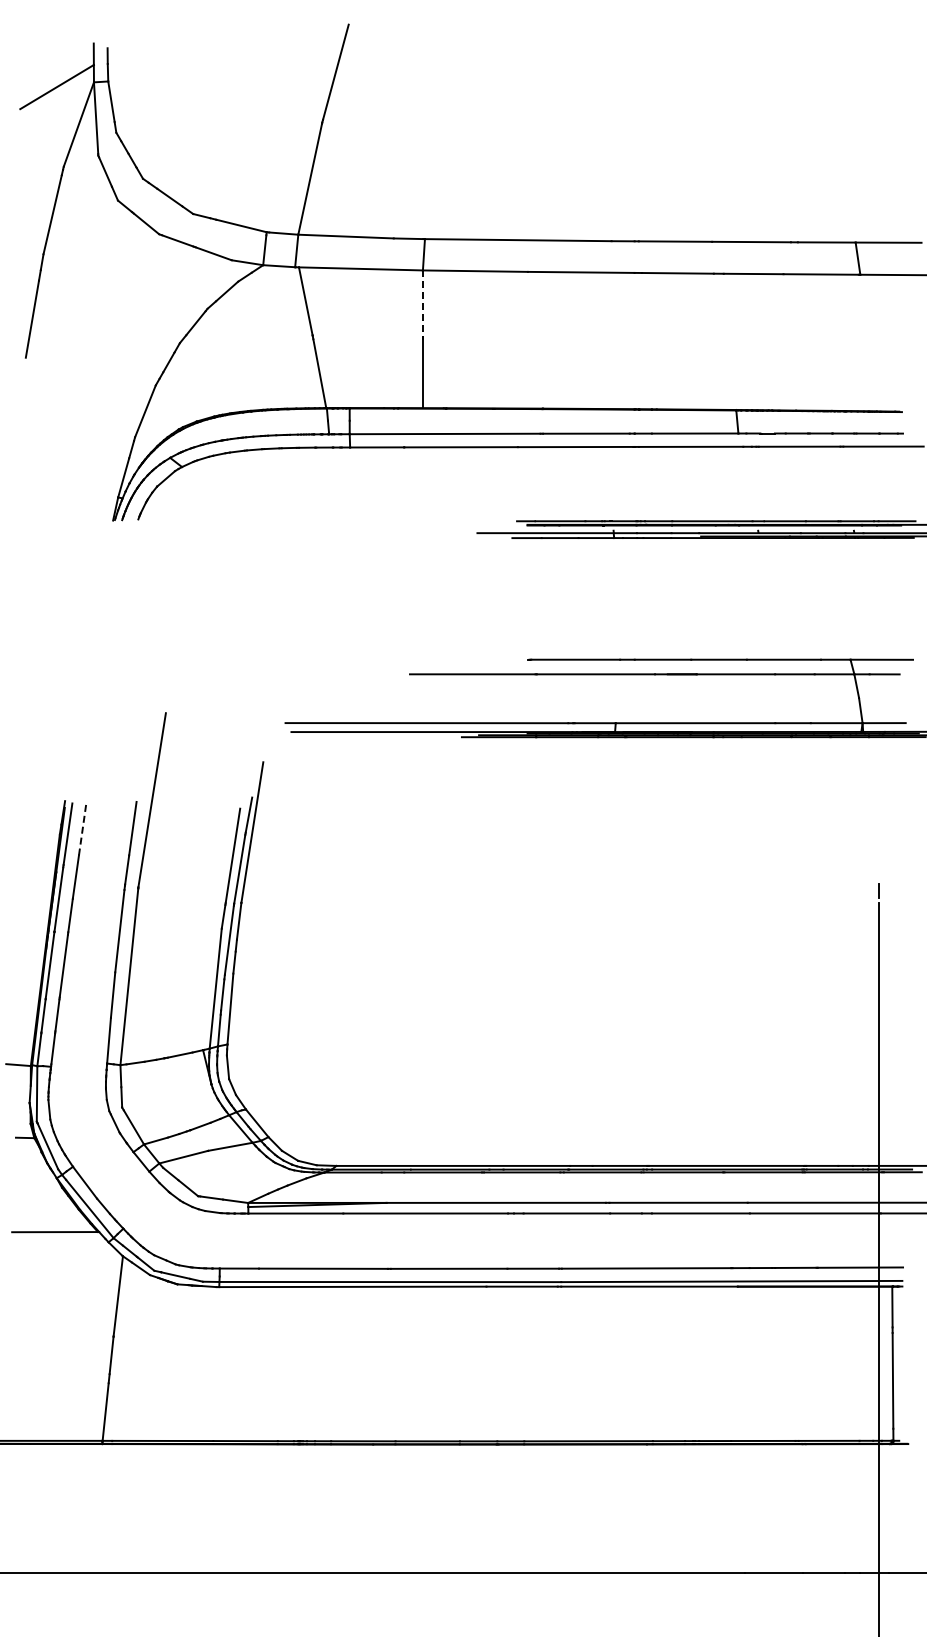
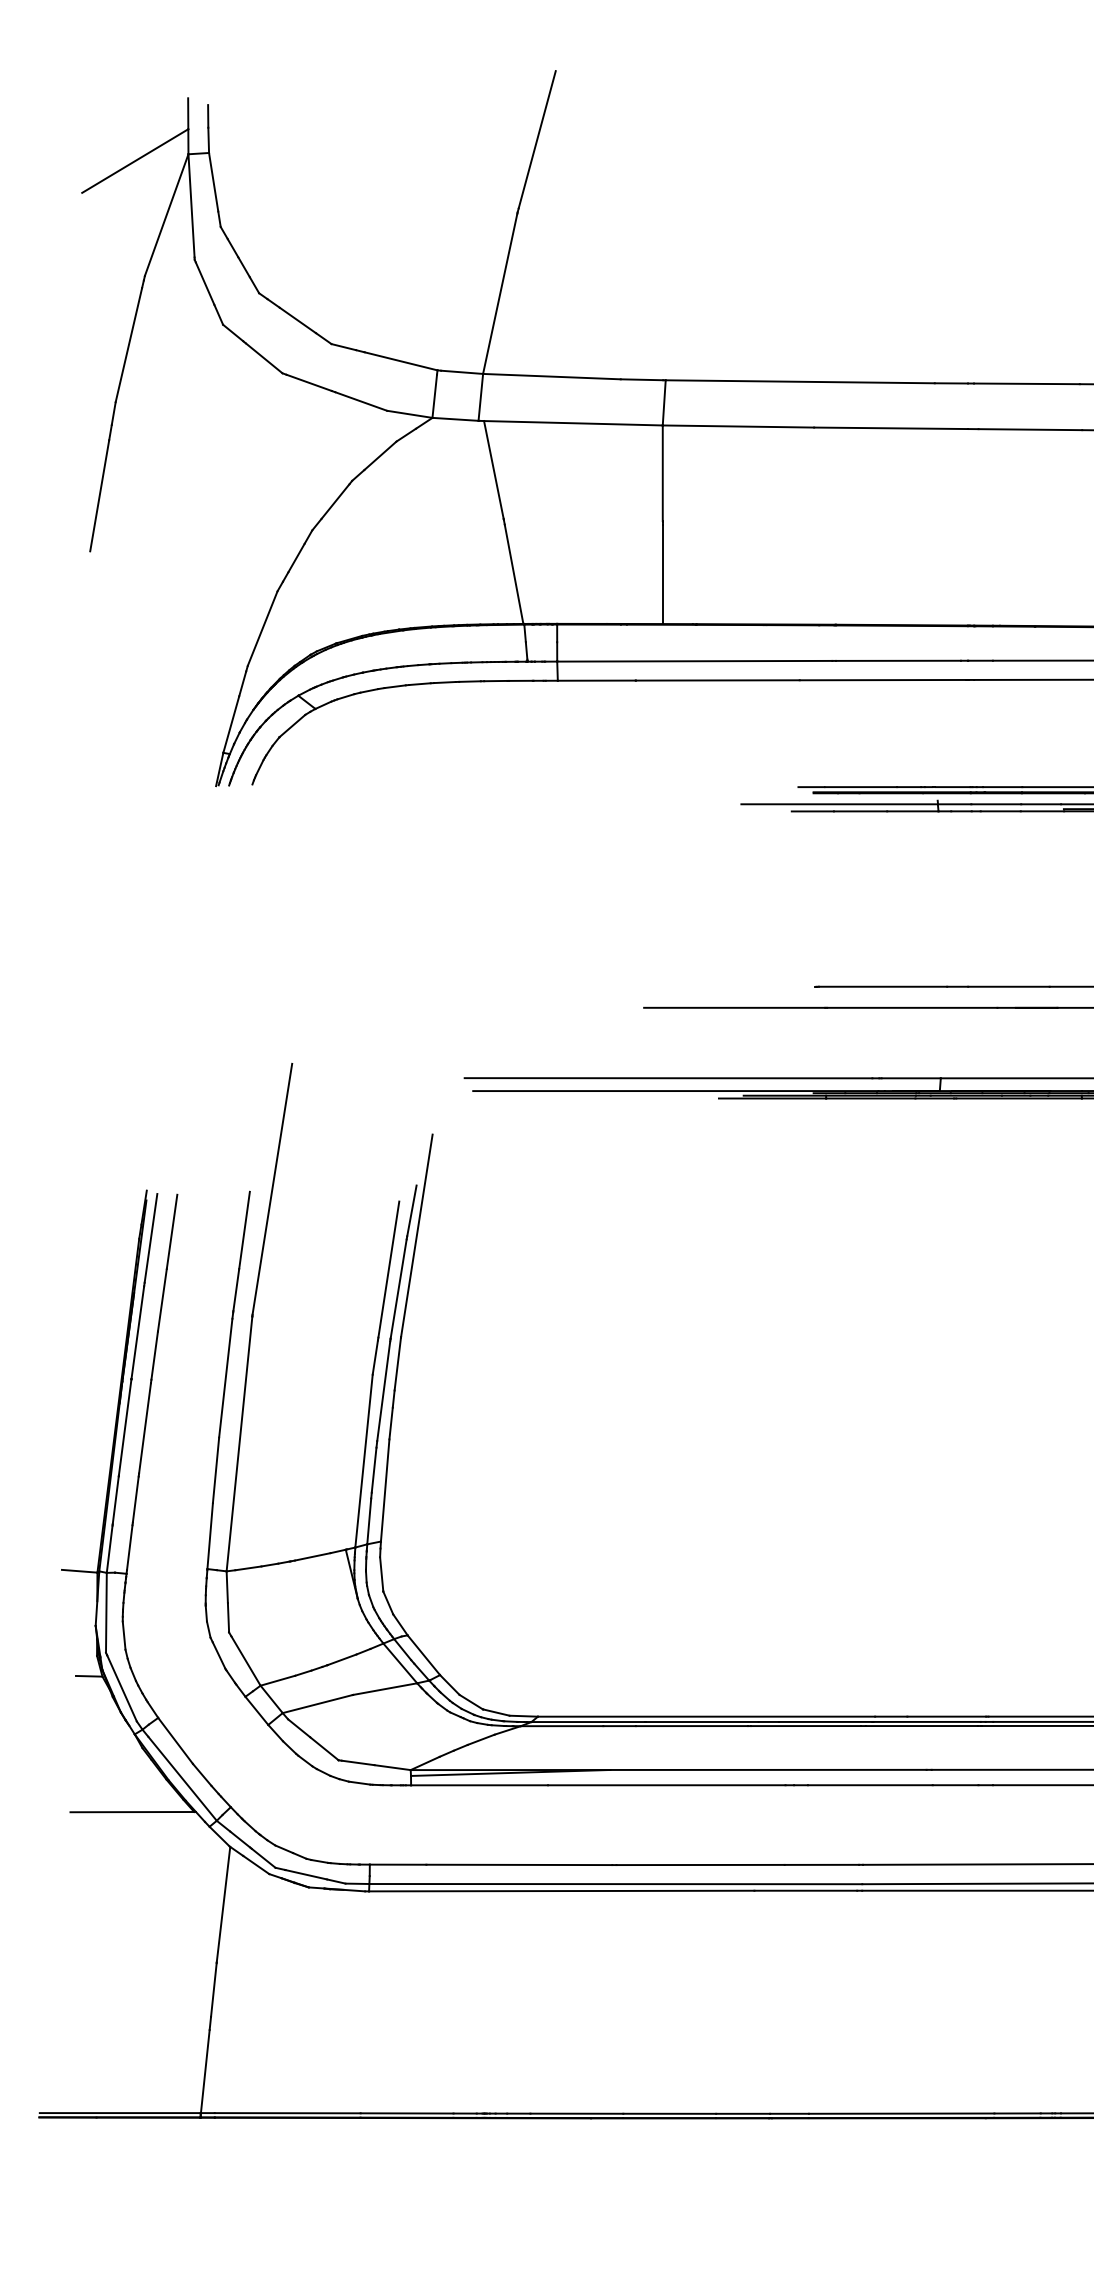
line: (422, 304) -> (662, 474), dashed -> solid
line: (82, 829) -> (171, 1231), dashed -> solid

